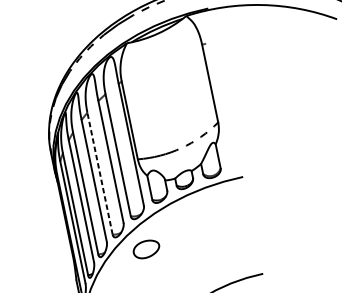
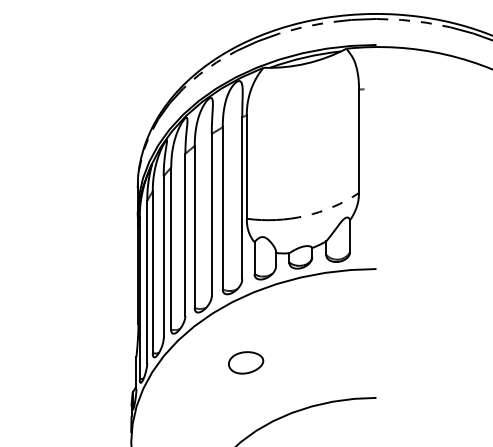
line: (99, 173) -> (194, 226), dashed -> solid
part: (146, 248) -> (246, 362), moved

